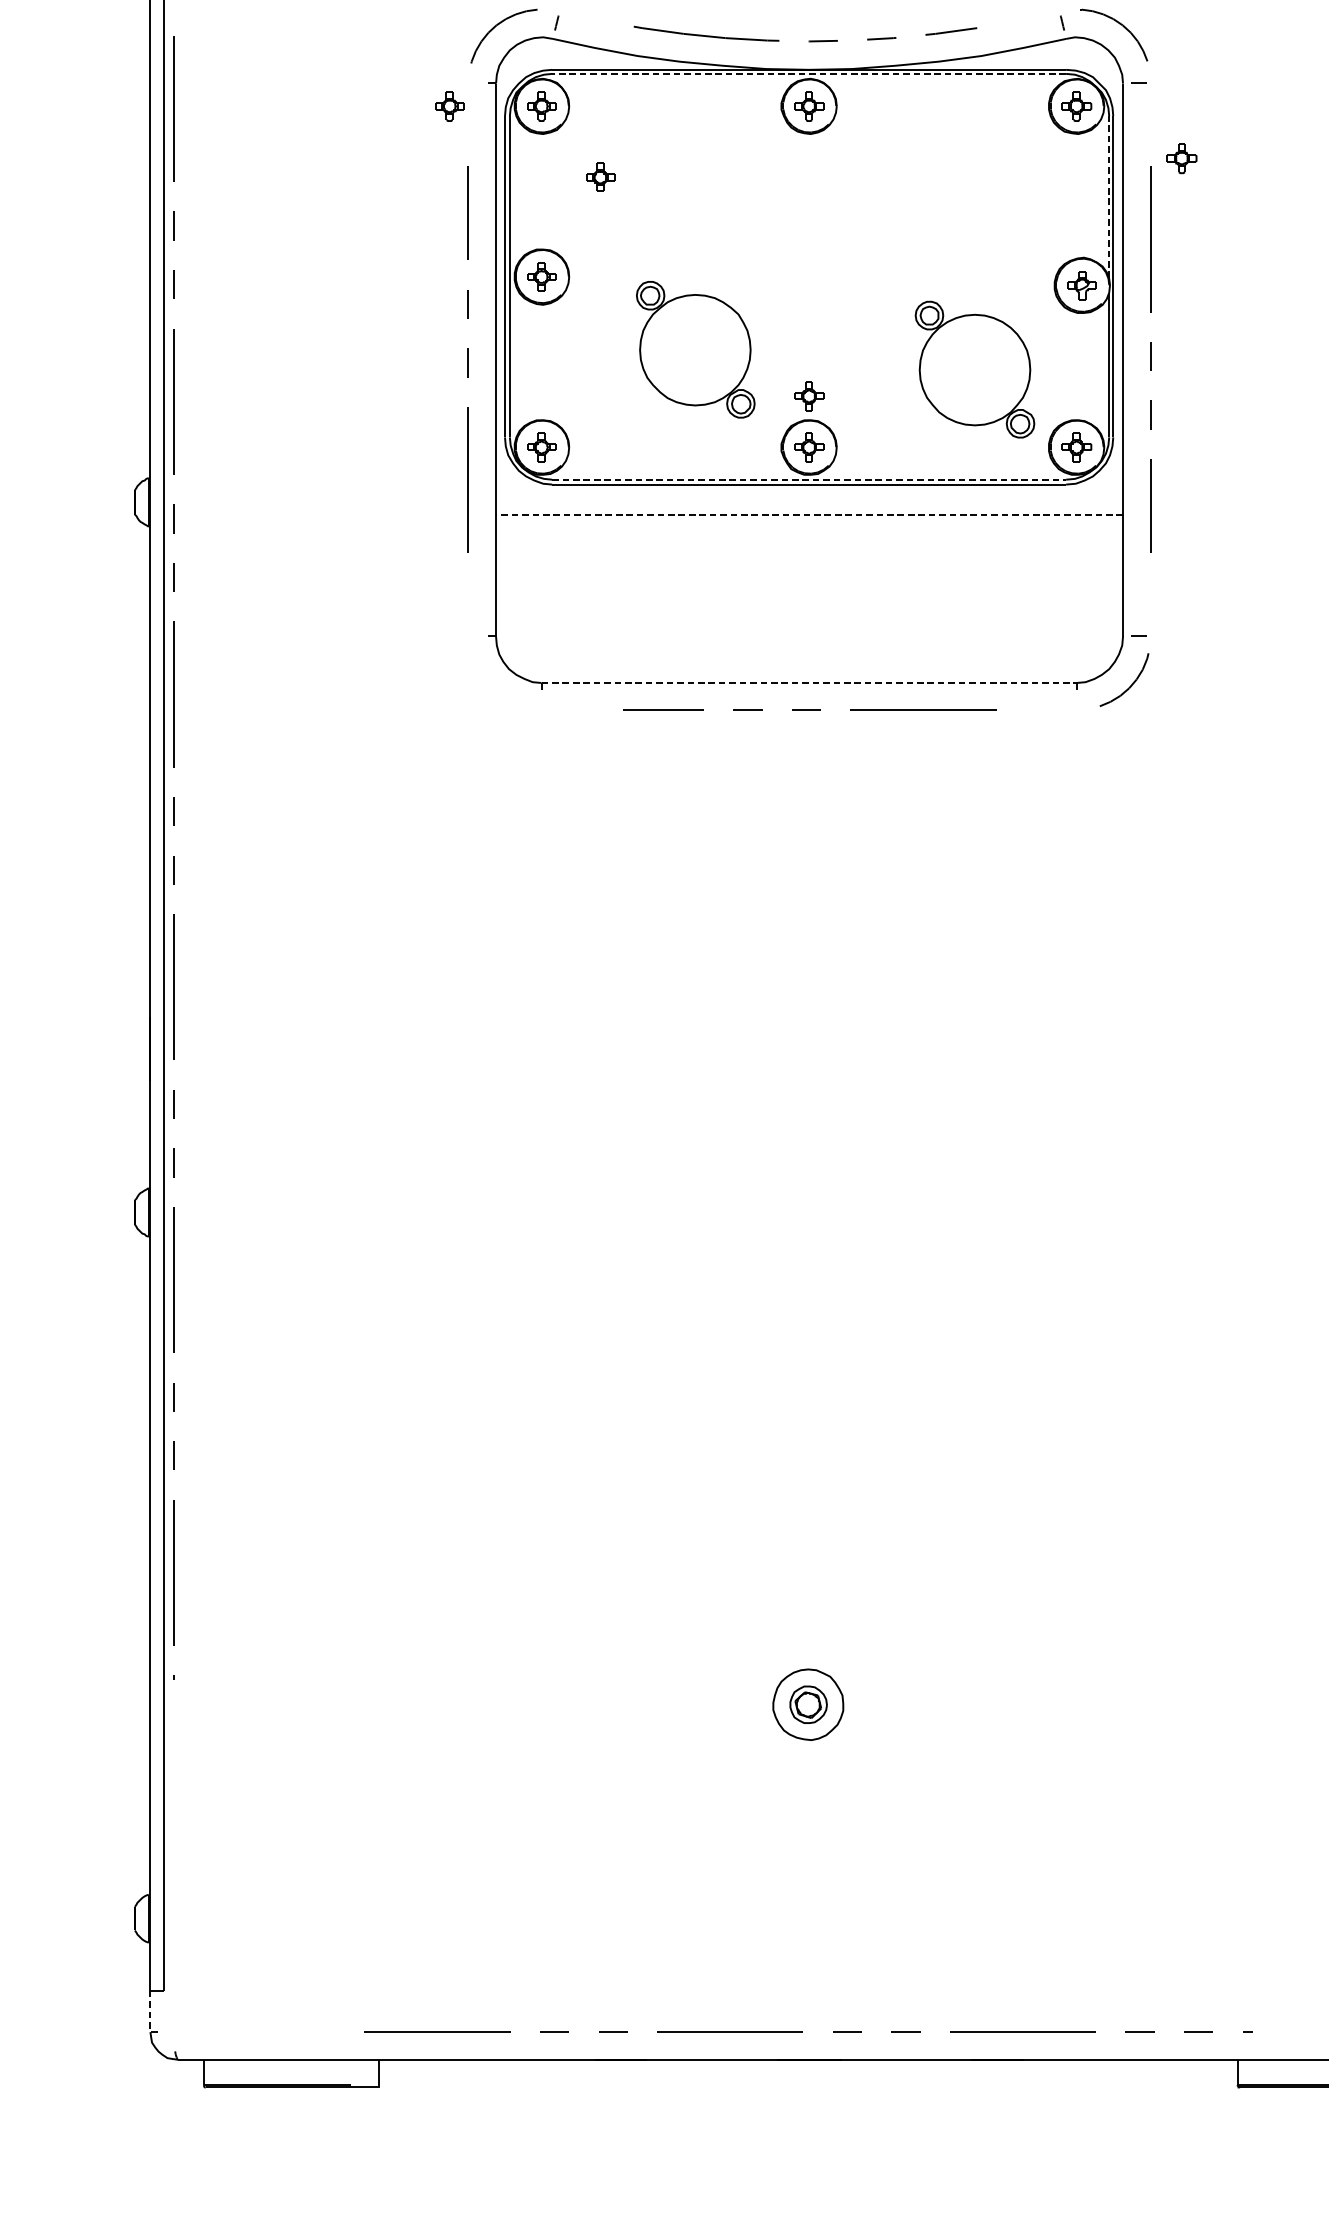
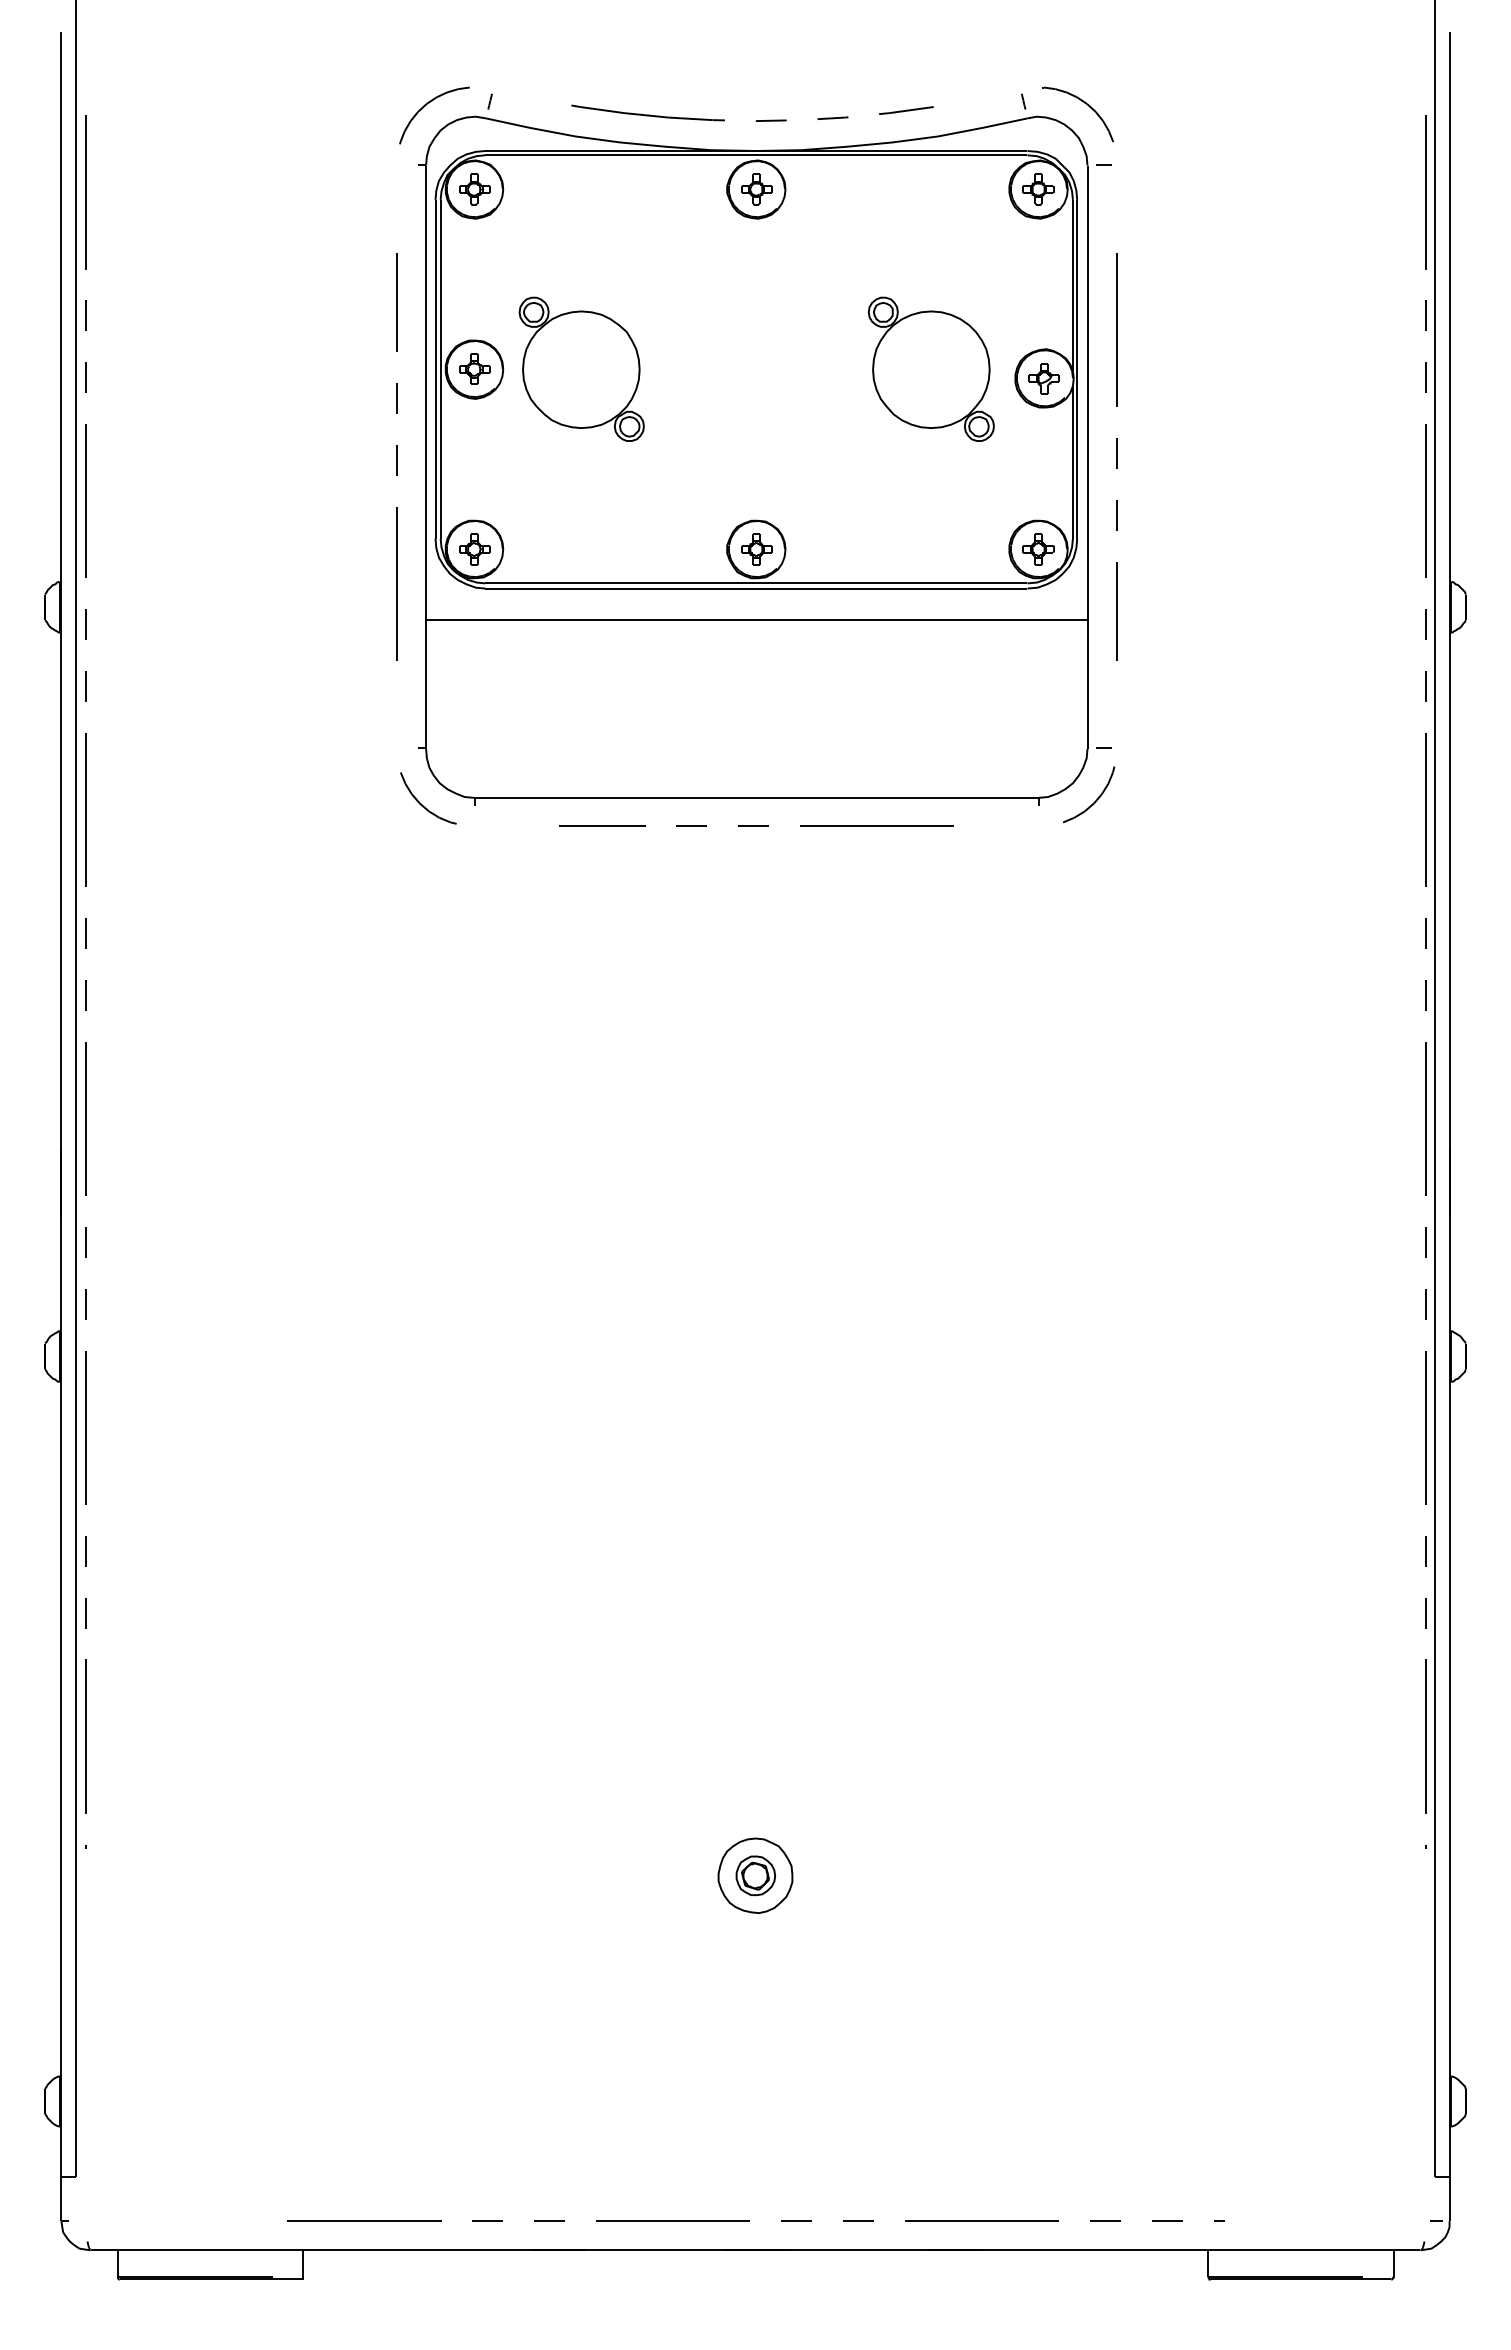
line: (808, 74) -> (755, 155), dashed -> solid
part: (450, 106) -> (377, 189), removed
part: (1181, 158) -> (1149, 244), removed
part: (600, 176) -> (536, 263), removed
line: (1108, 196) -> (1072, 284), dashed -> solid
part: (695, 348) -> (581, 368), moved
part: (974, 368) -> (930, 368), moved
part: (809, 396) -> (756, 495), removed
line: (809, 479) -> (756, 583), dashed -> solid
line: (809, 514) -> (756, 620), dashed -> solid
line: (809, 682) -> (756, 797), dashed -> solid
curve: (492, 689) -> (422, 804), added
line: (150, 2011) -> (61, 2199), dashed -> solid

